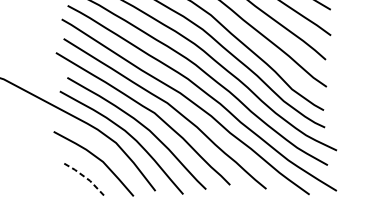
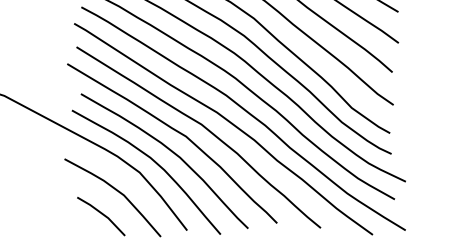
line: (86, 177) -> (103, 214), dashed -> solid

